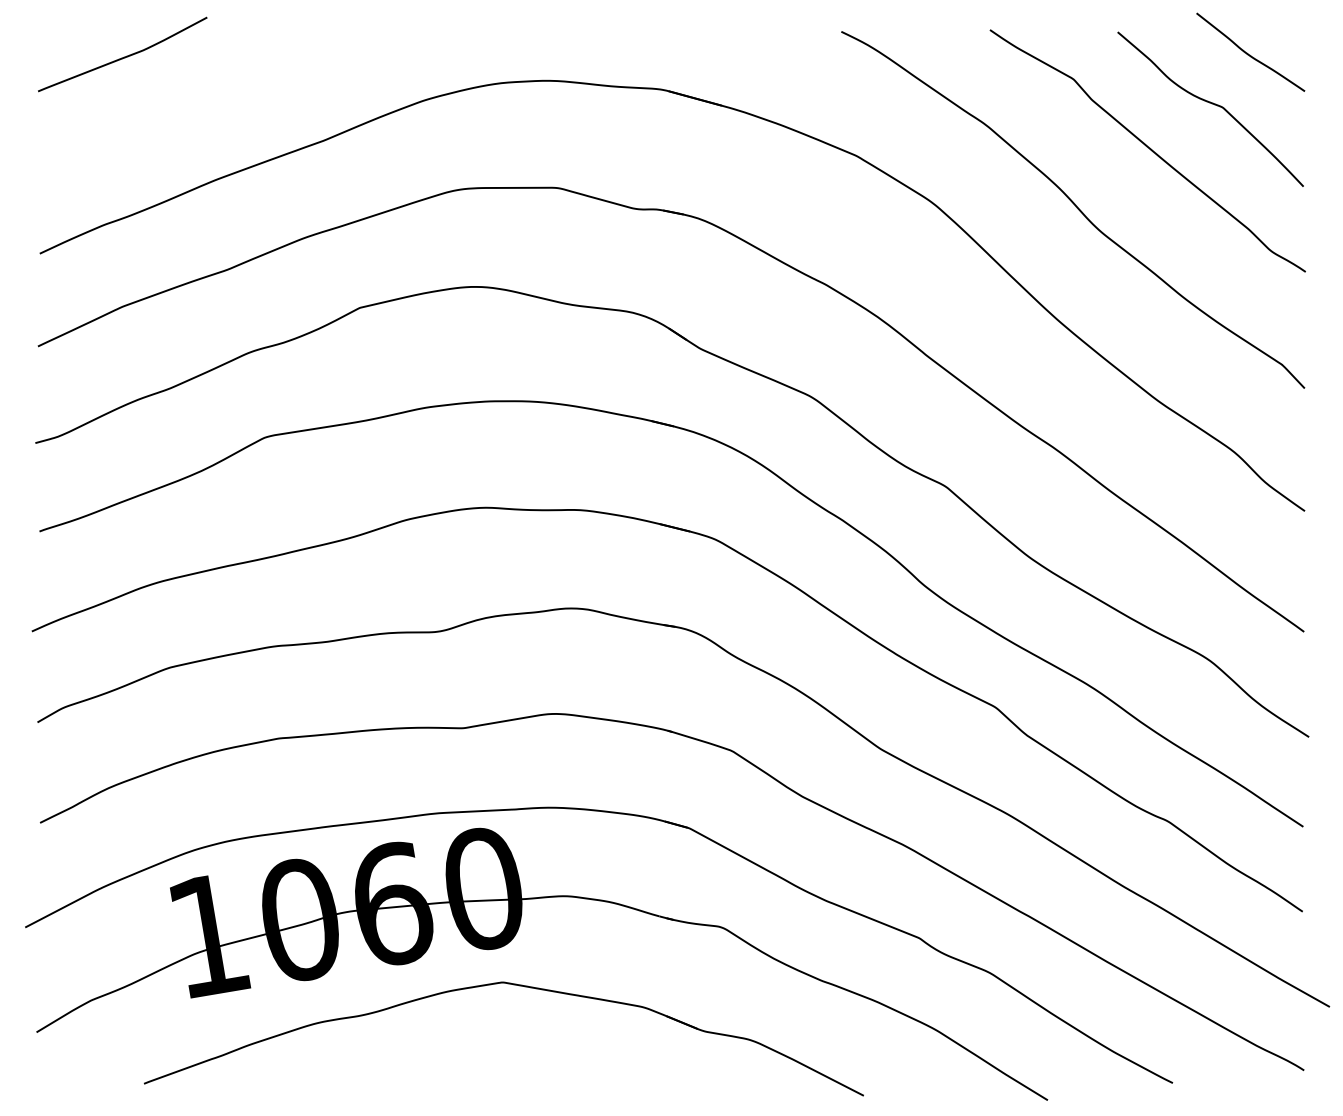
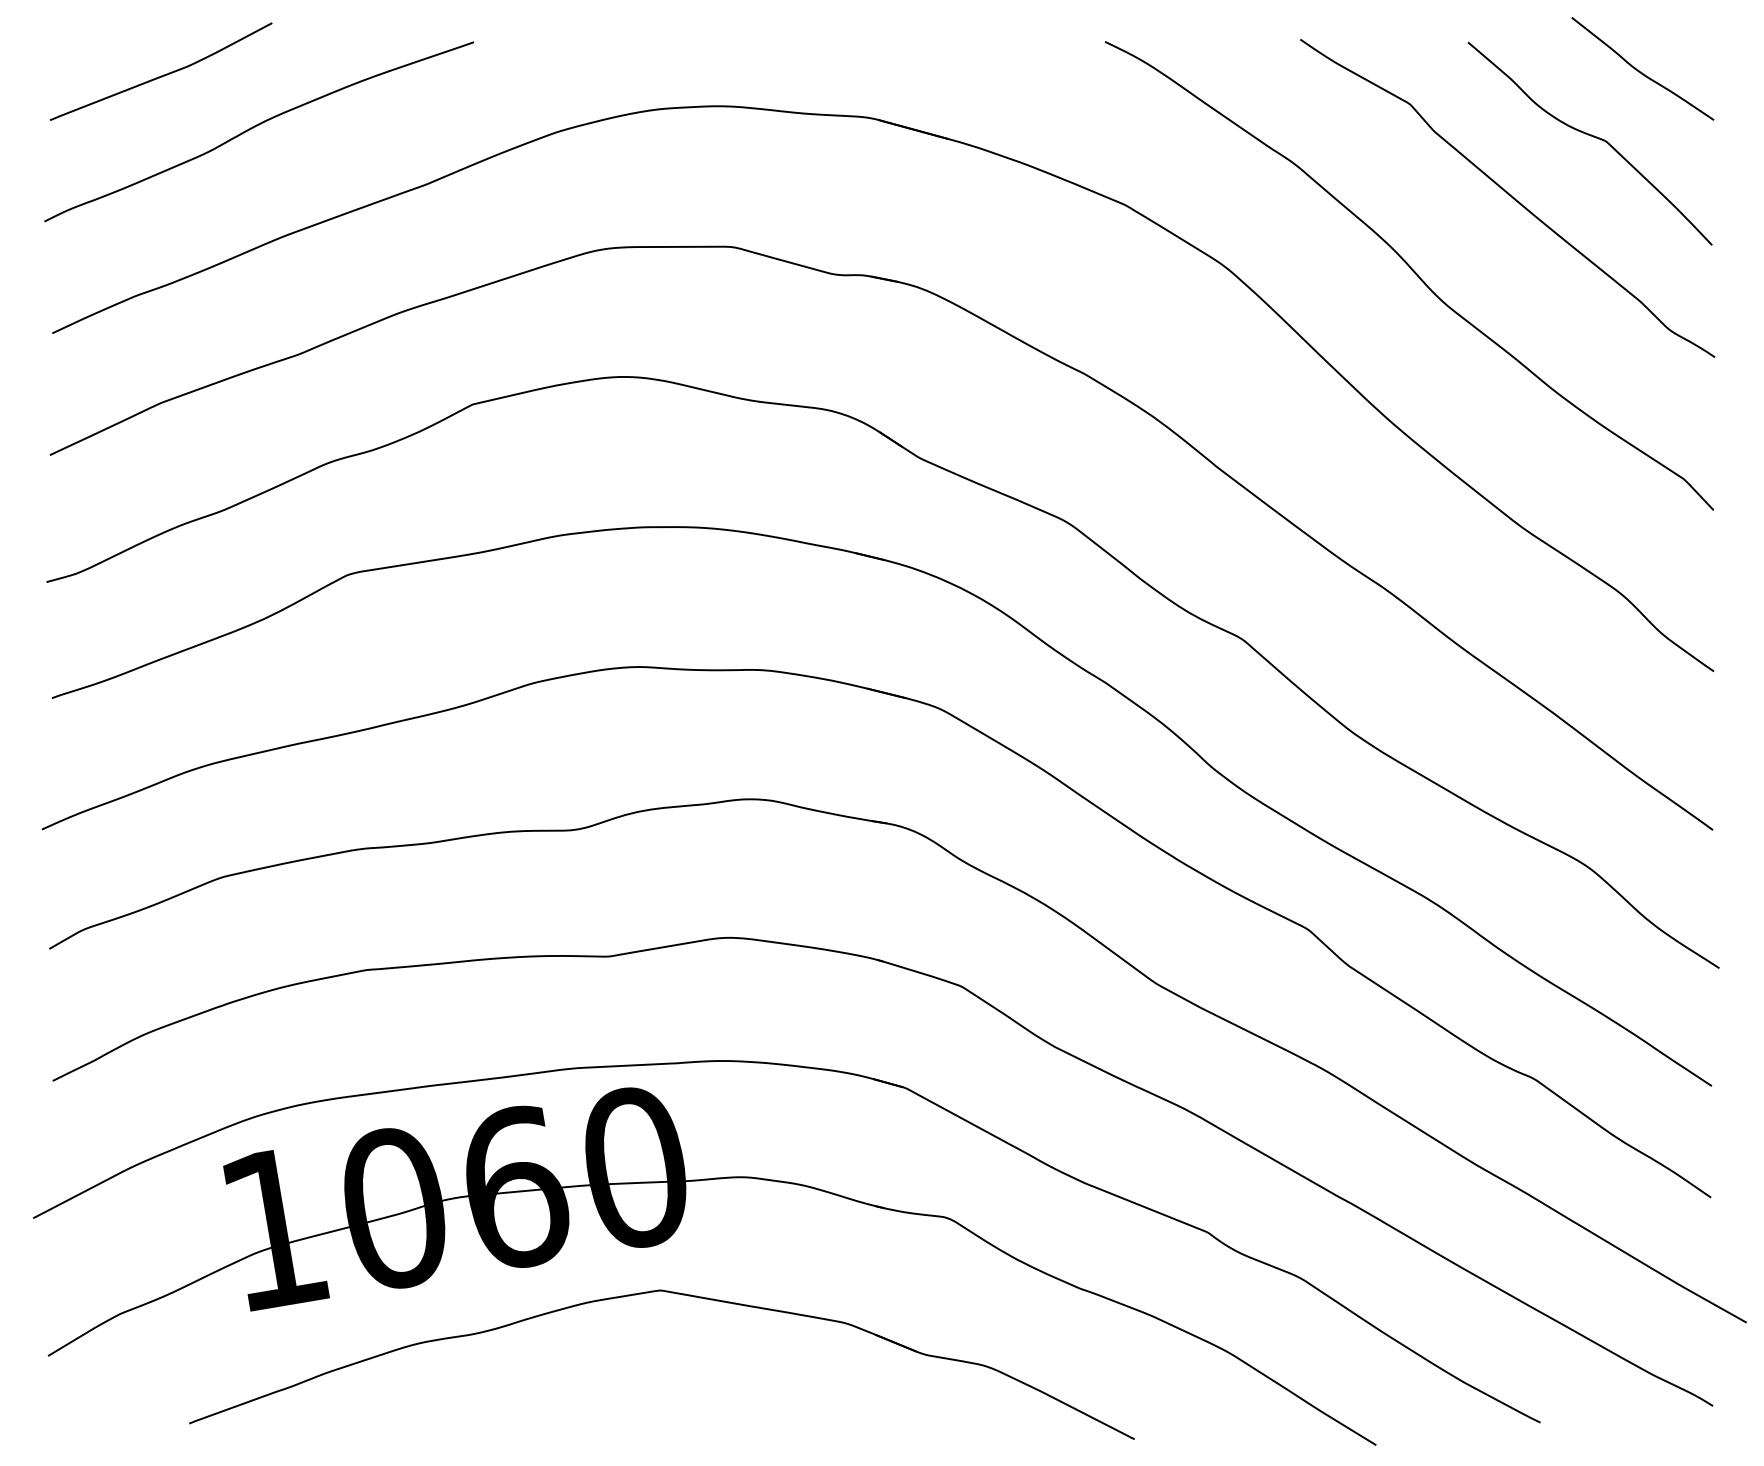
curve: (195, 96) -> (256, 126), added

